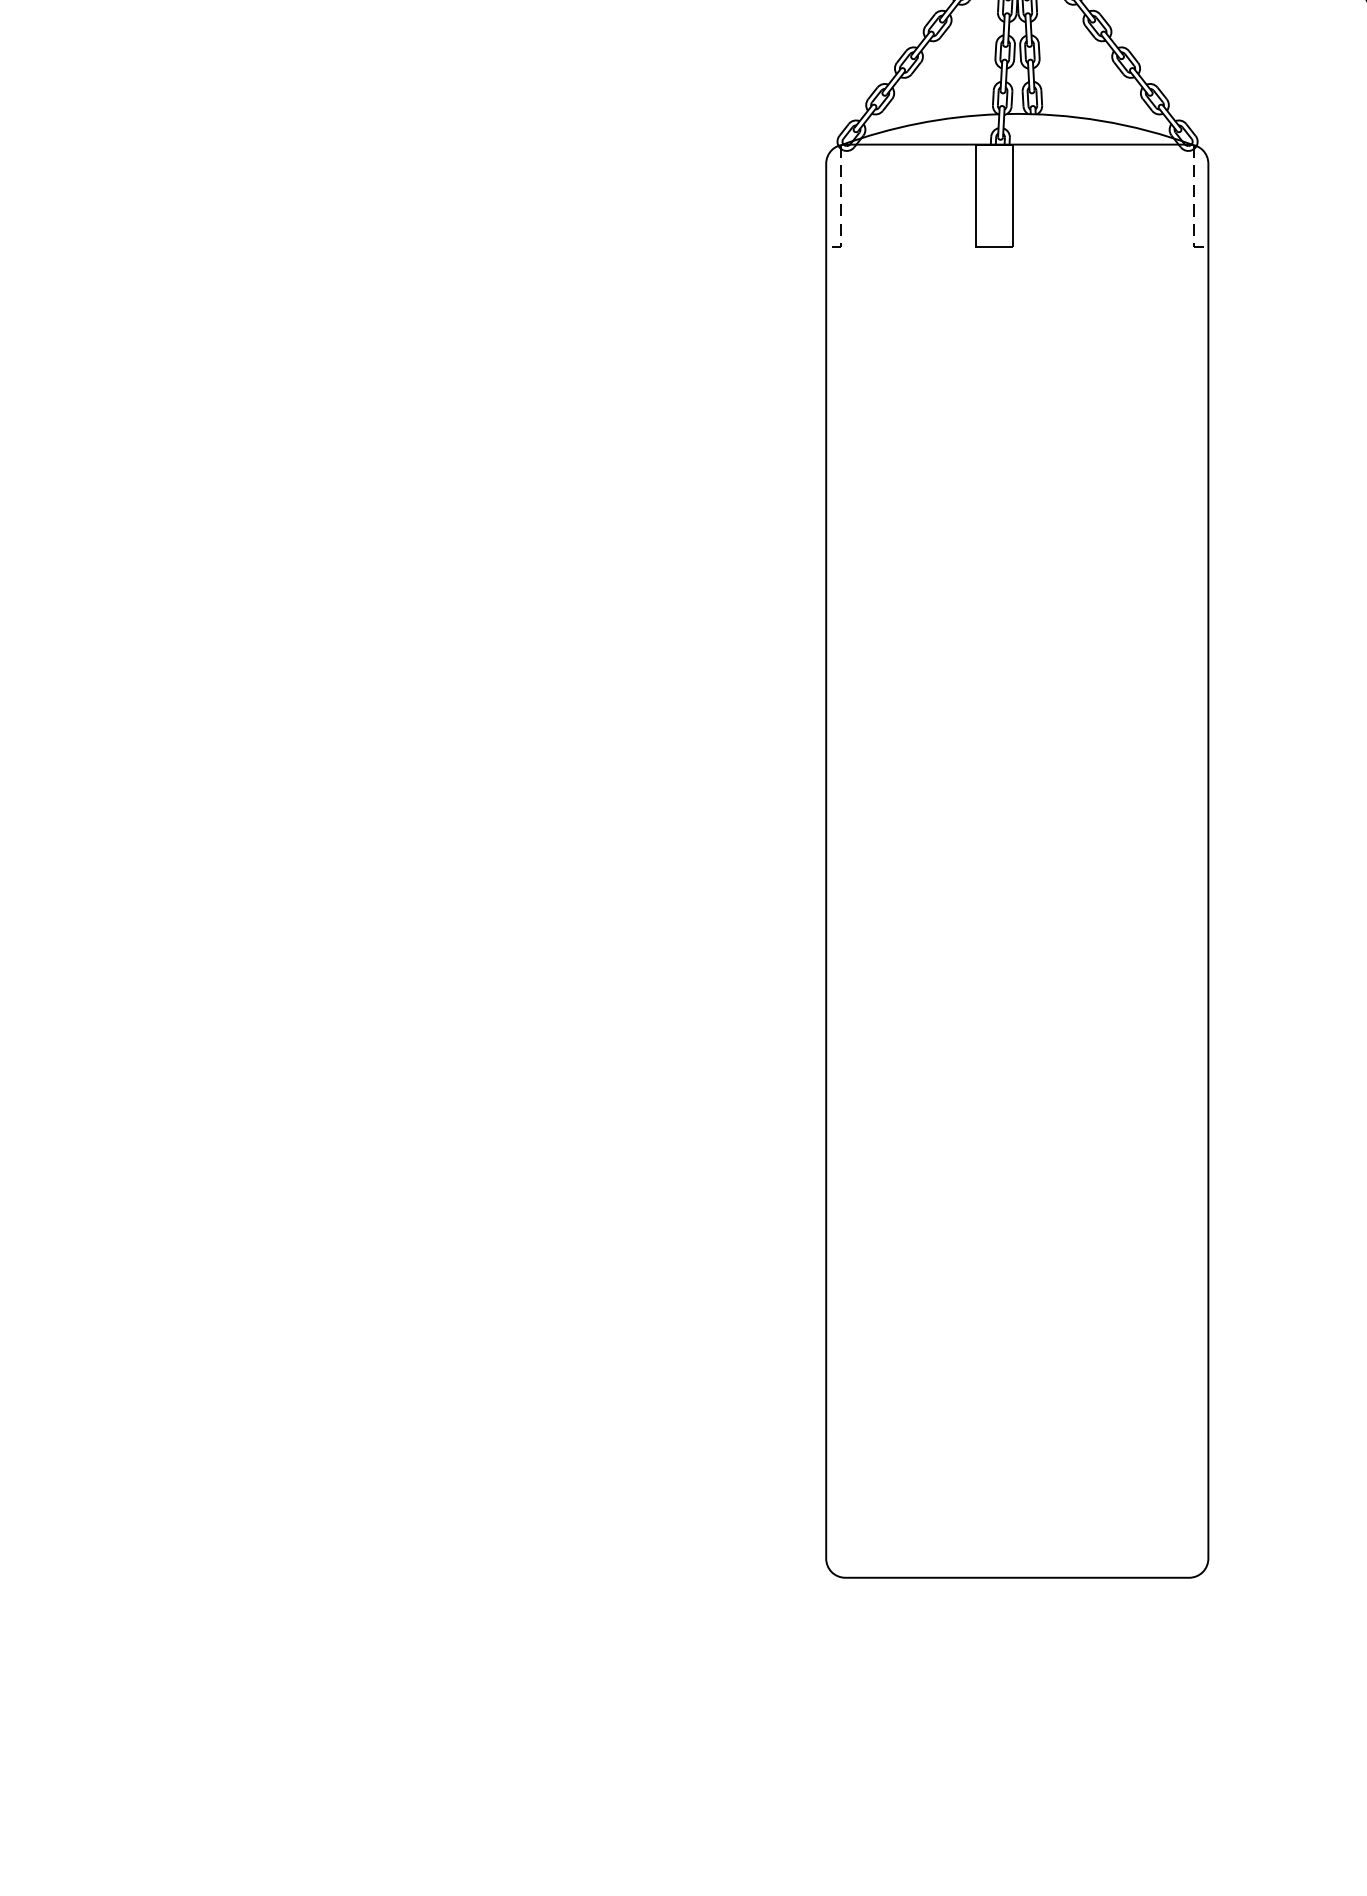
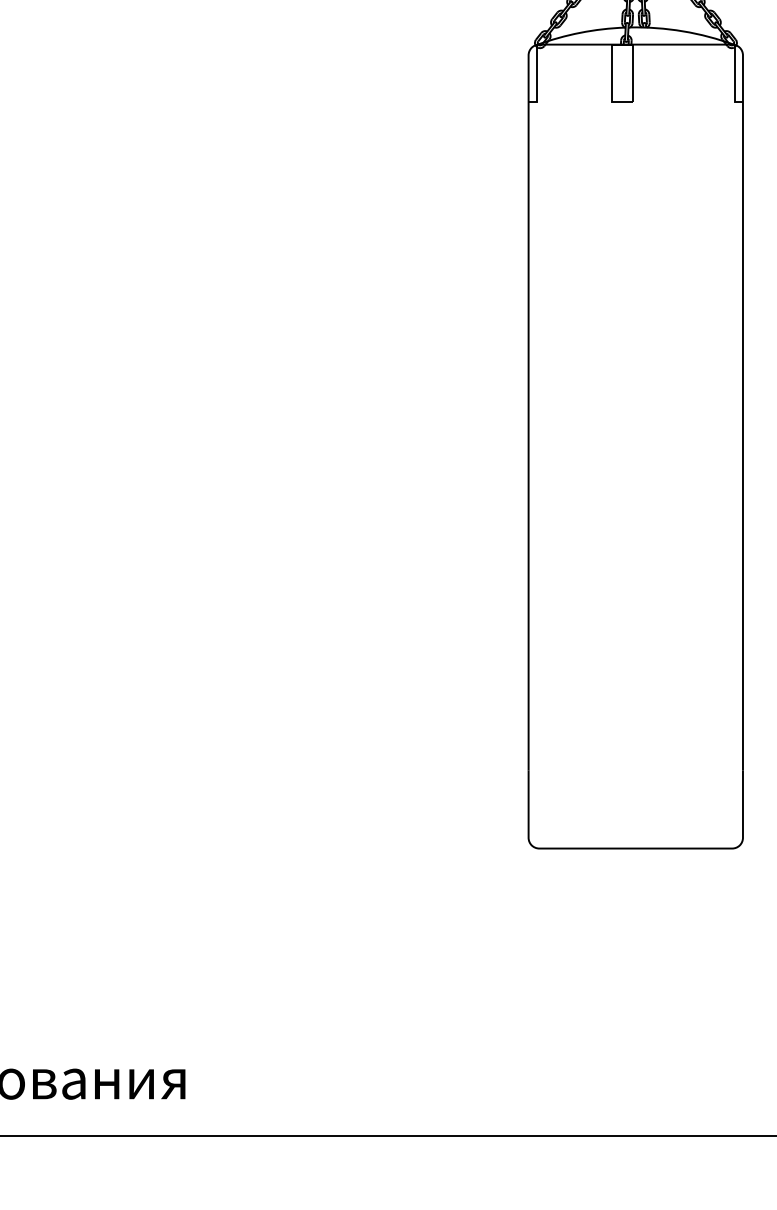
line: (840, 205) -> (536, 78), dashed -> solid
line: (1195, 205) -> (735, 78), dashed -> solid

